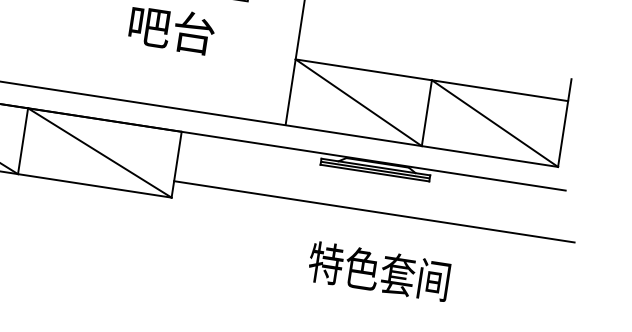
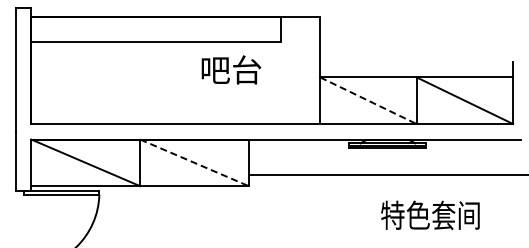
line: (358, 102) -> (368, 100), solid -> dashed
line: (101, 154) -> (195, 163), solid -> dashed
text: (379, 270) -> (430, 214), moved

